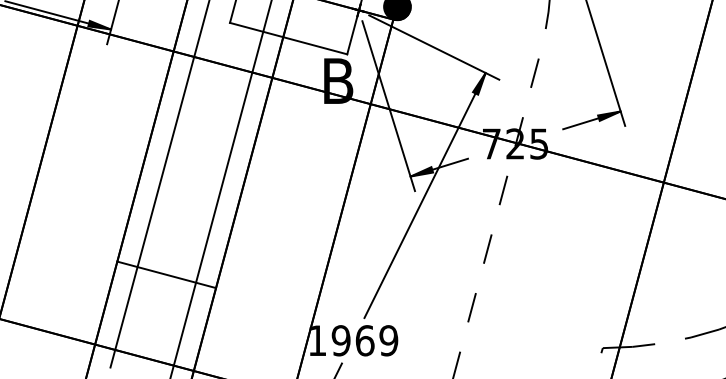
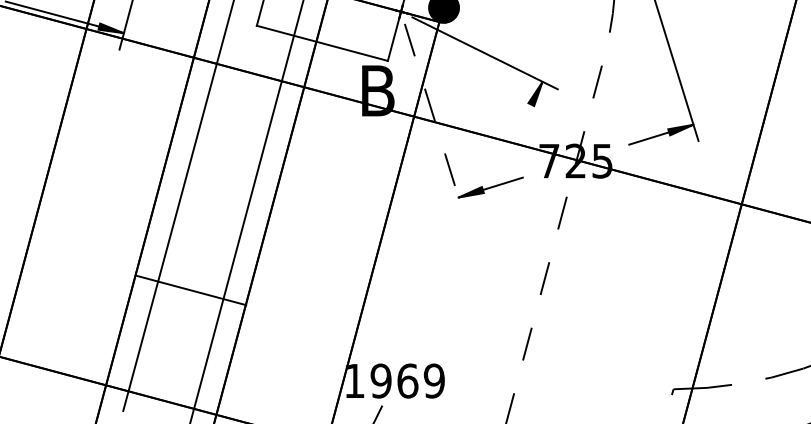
line: (388, 106) -> (434, 119), solid -> dashed
line: (424, 195) -> (474, 218), removed
line: (166, 274) -> (190, 290), moved

